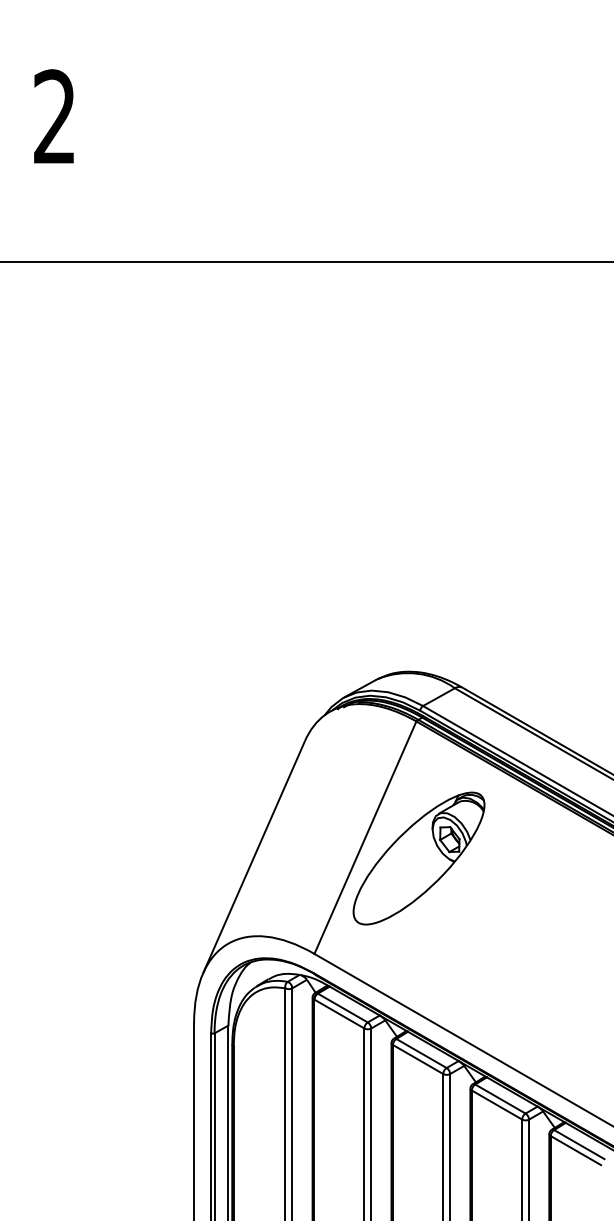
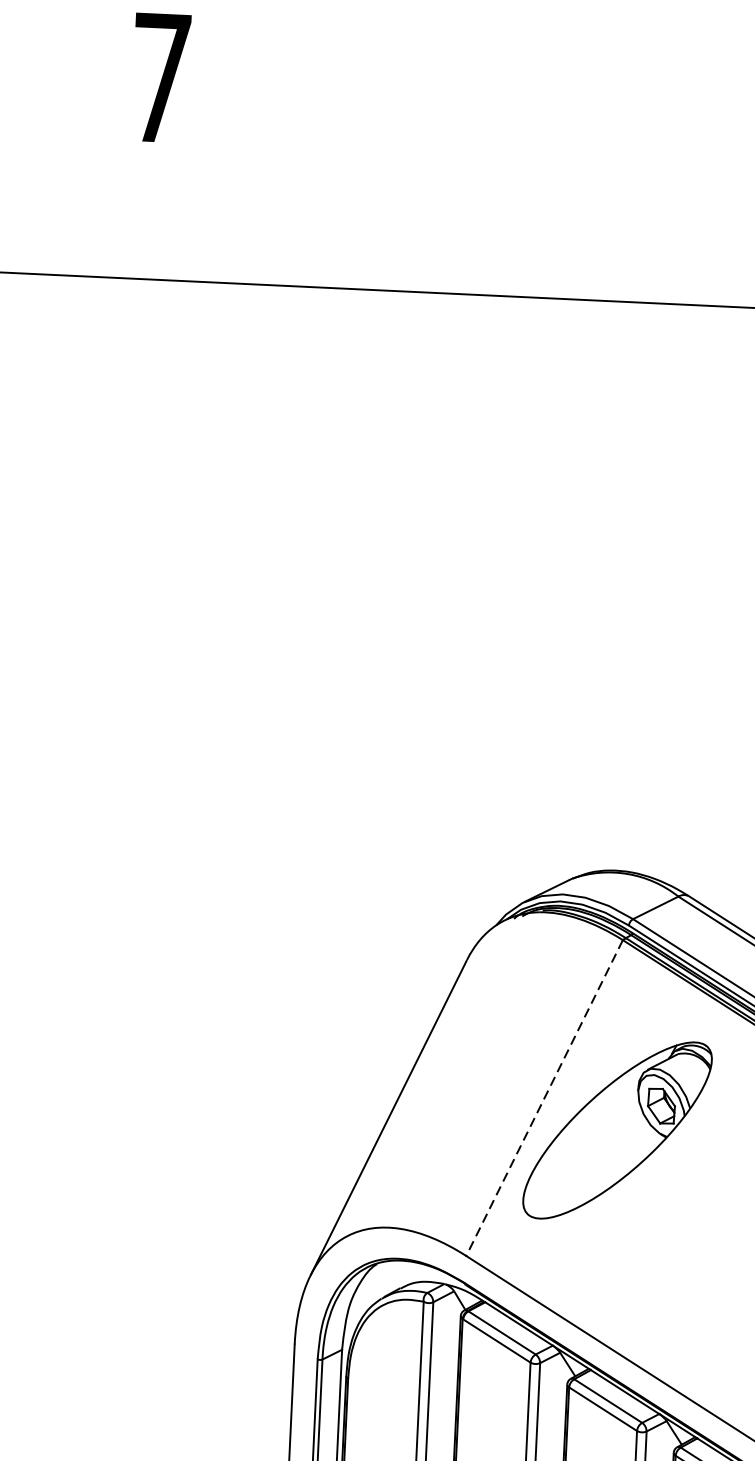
text: (54, 116) -> (160, 77), 2 -> 7
line: (365, 837) -> (544, 1097), solid -> dashed

